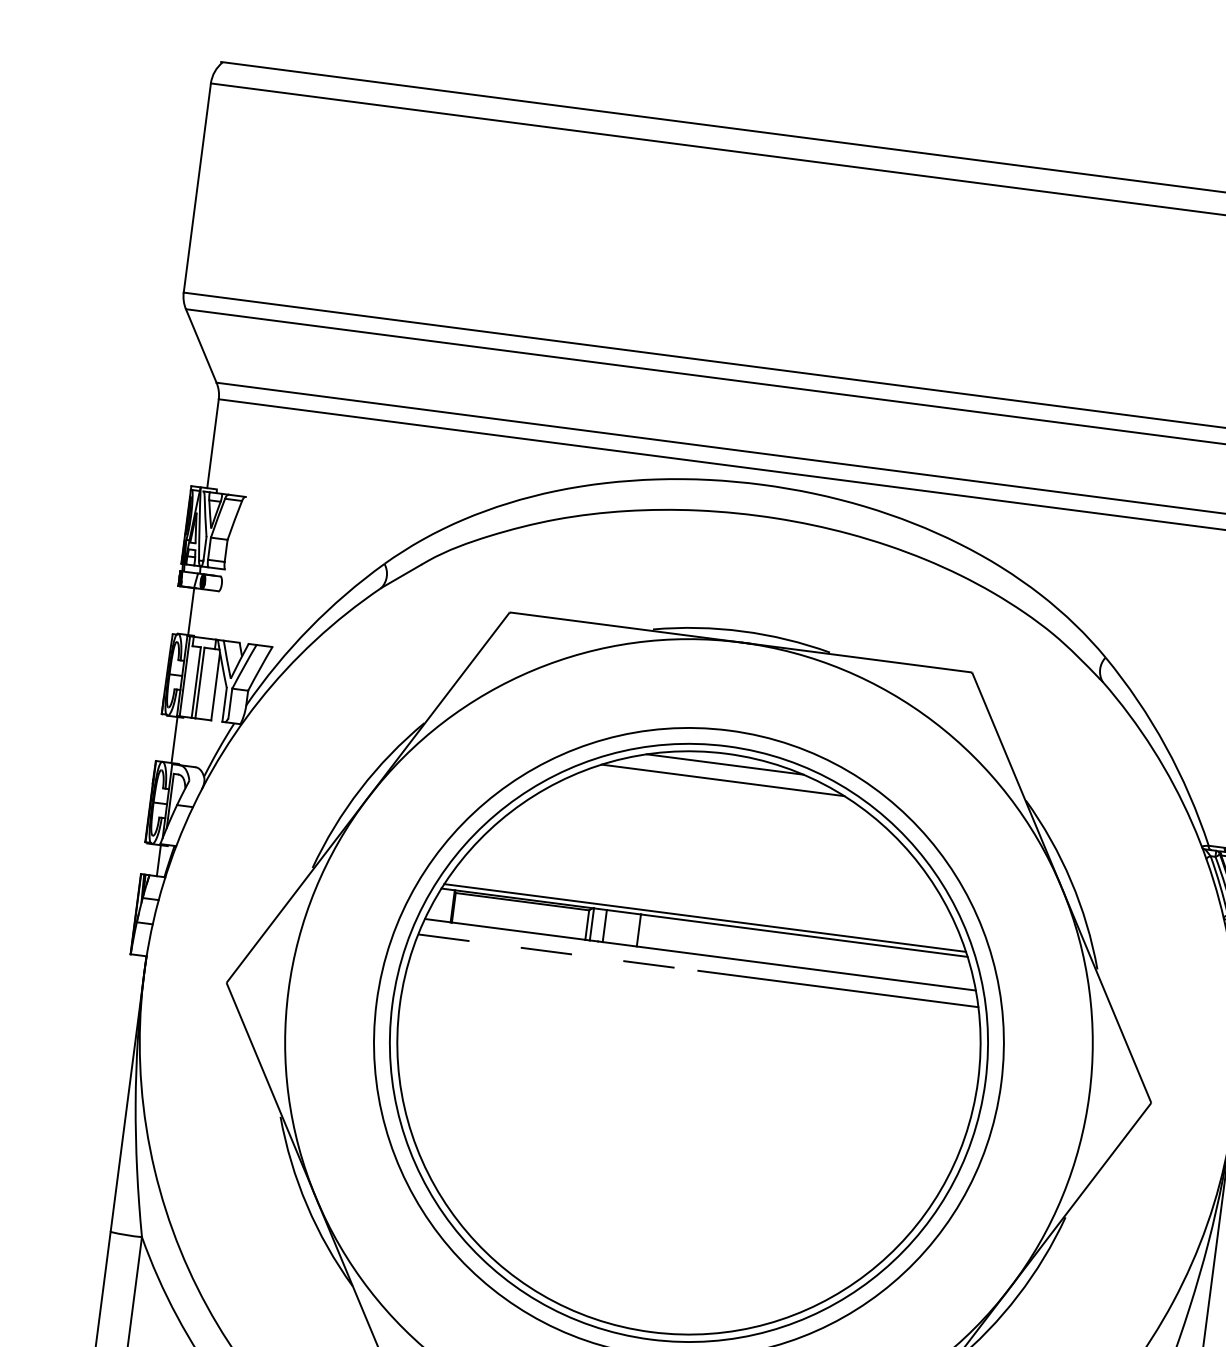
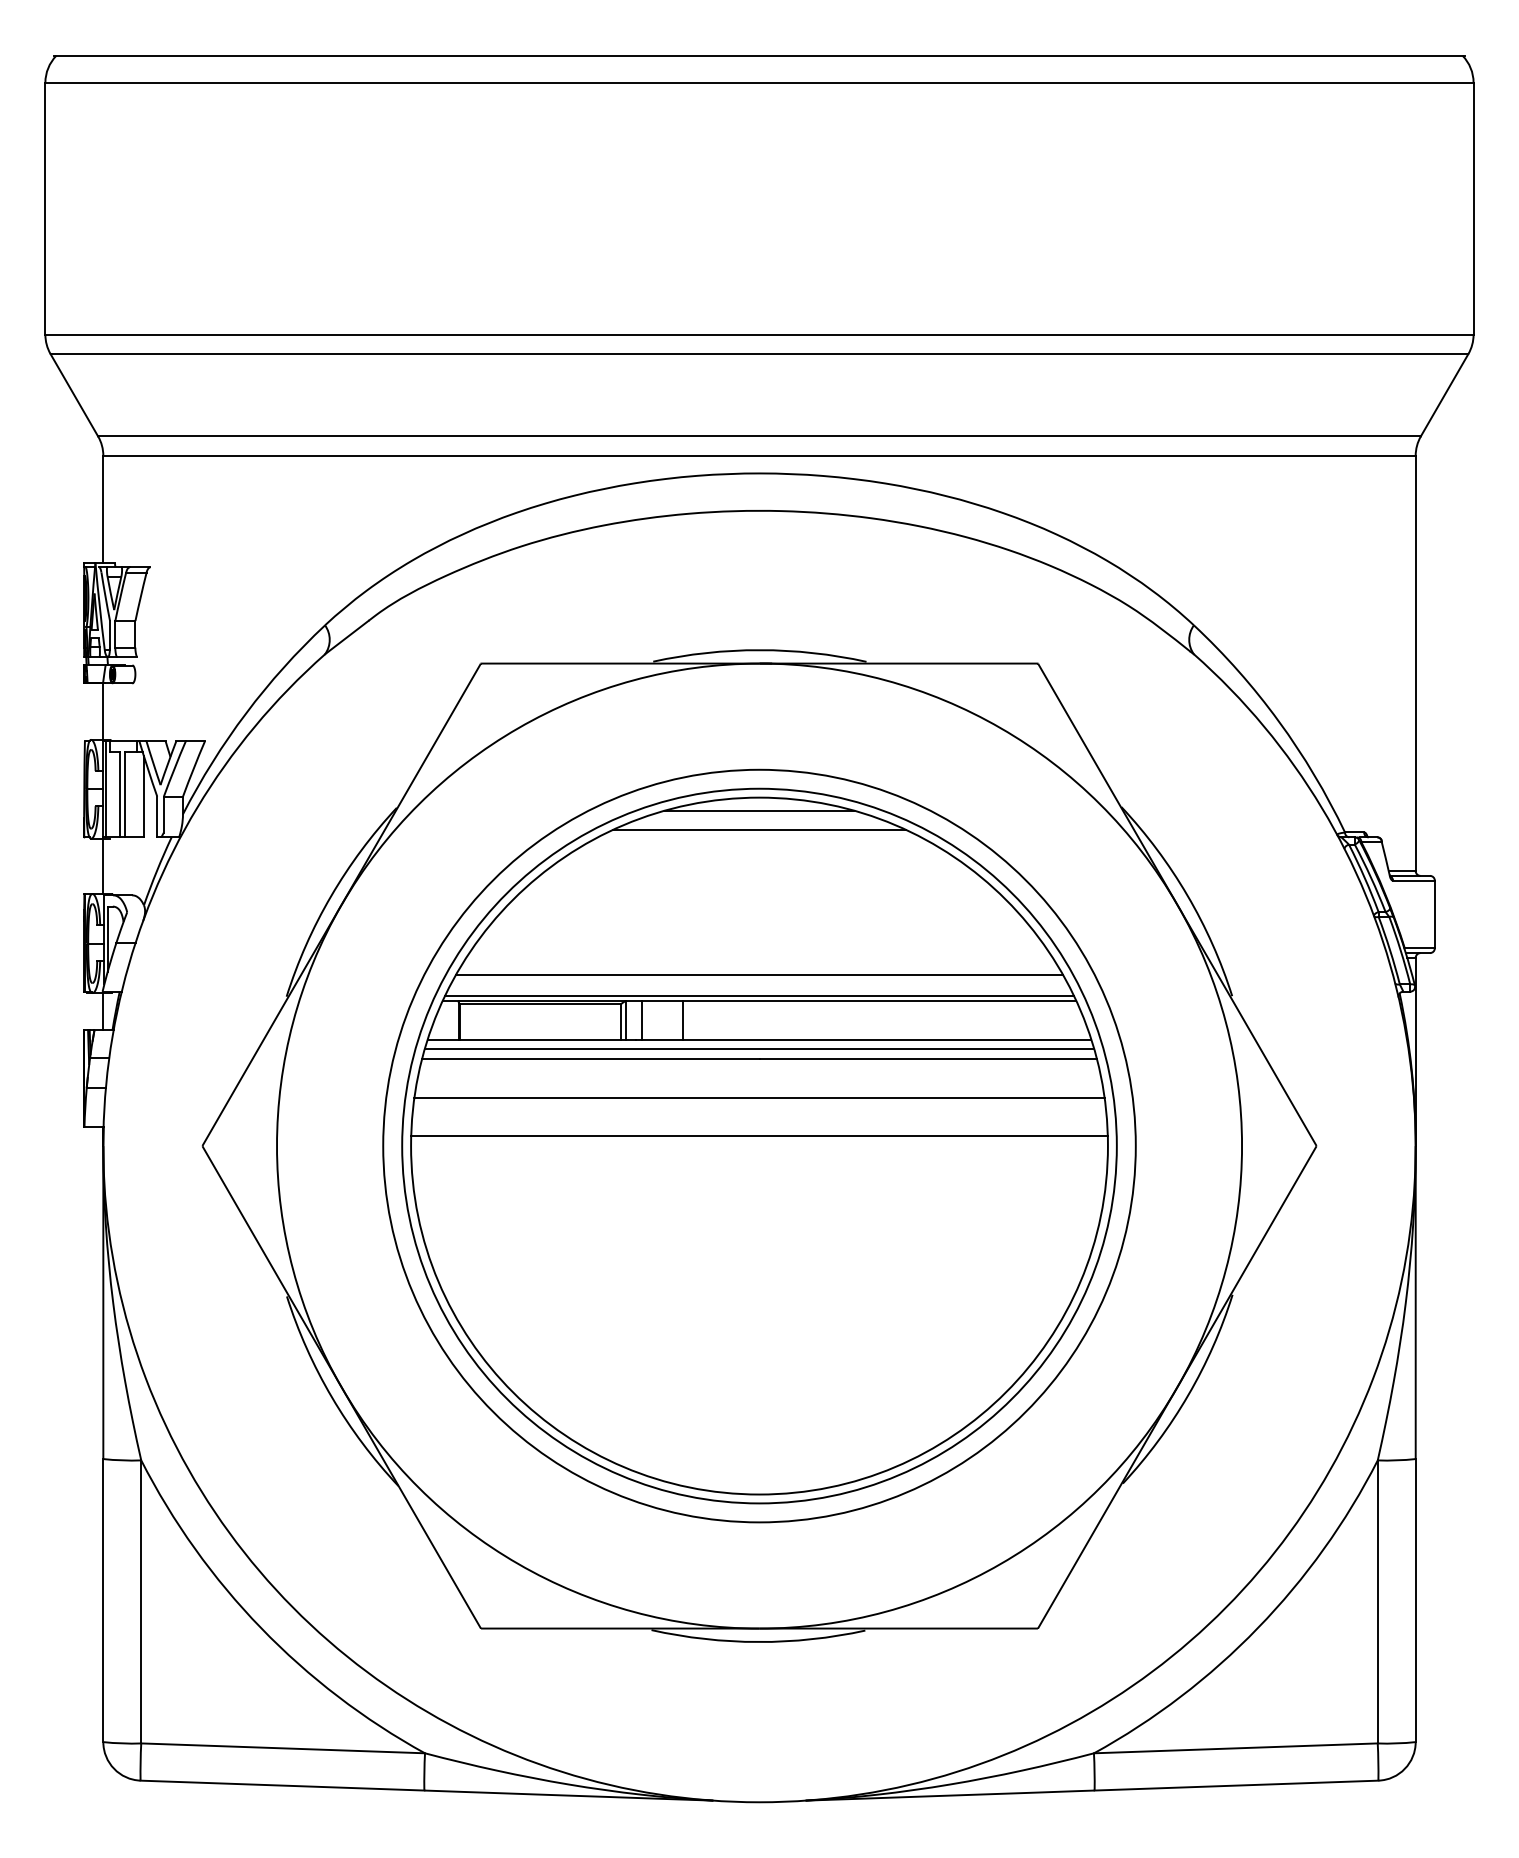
line: (707, 900) -> (759, 974), added
line: (558, 952) -> (590, 1059), dashed -> solid
line: (699, 962) -> (759, 1049), added
line: (694, 1002) -> (759, 1097), added
line: (689, 1034) -> (759, 1136), added

